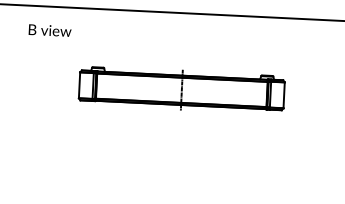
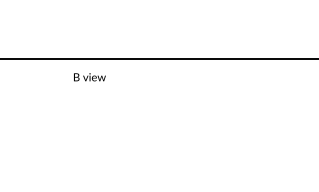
text: (49, 30) -> (89, 77), moved
part: (181, 90) -> (173, 117), removed

